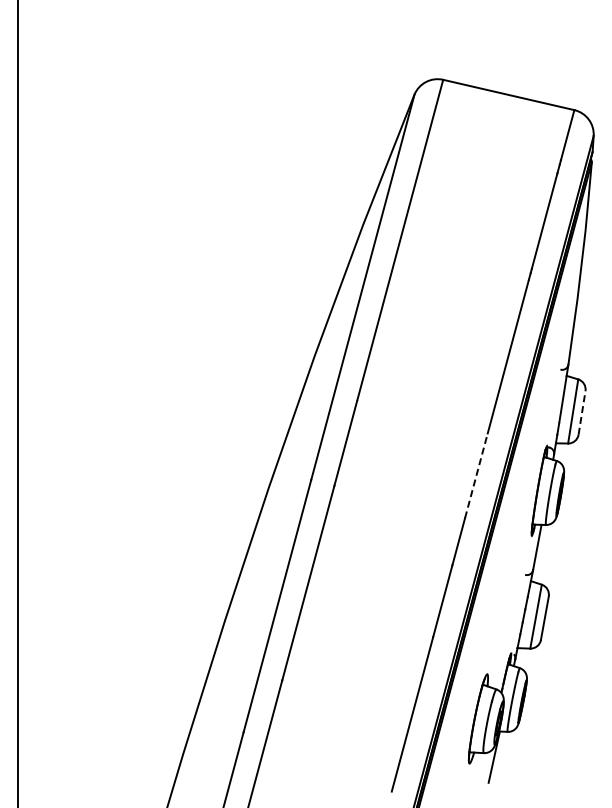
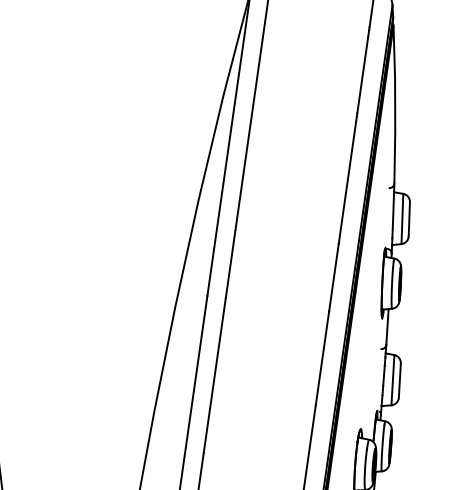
line: (582, 412) -> (409, 218), dashed -> solid
line: (476, 475) -> (334, 277), dashed -> solid

